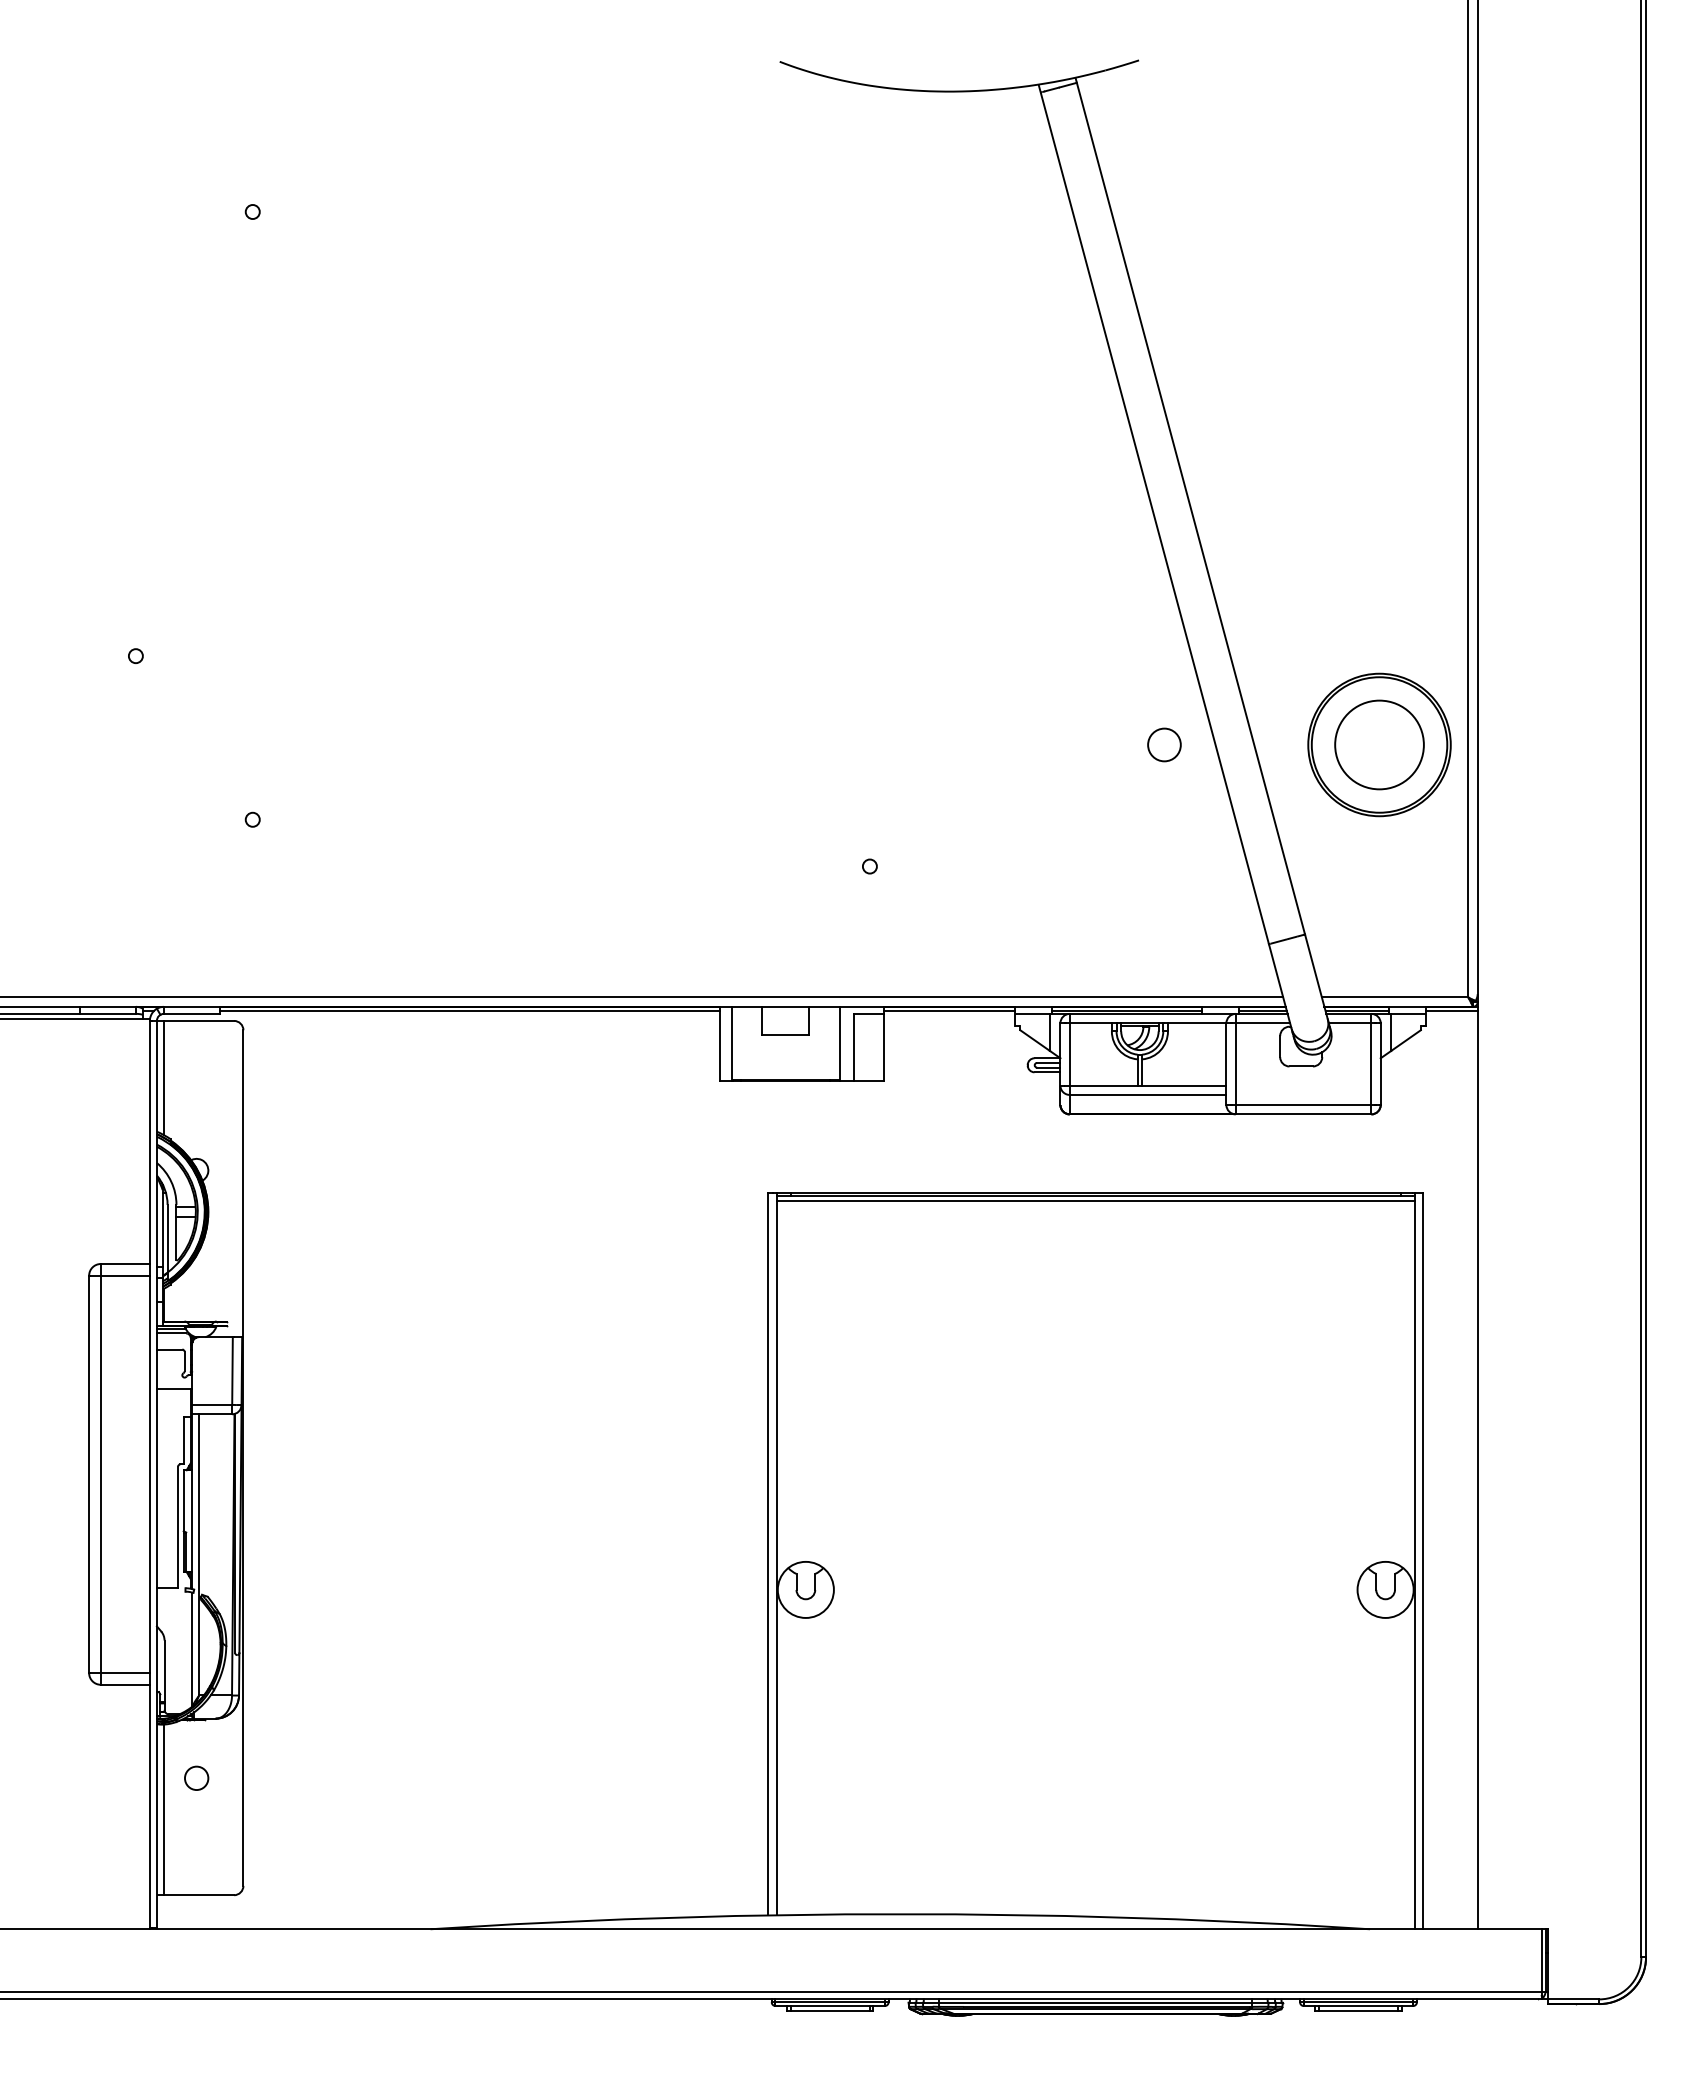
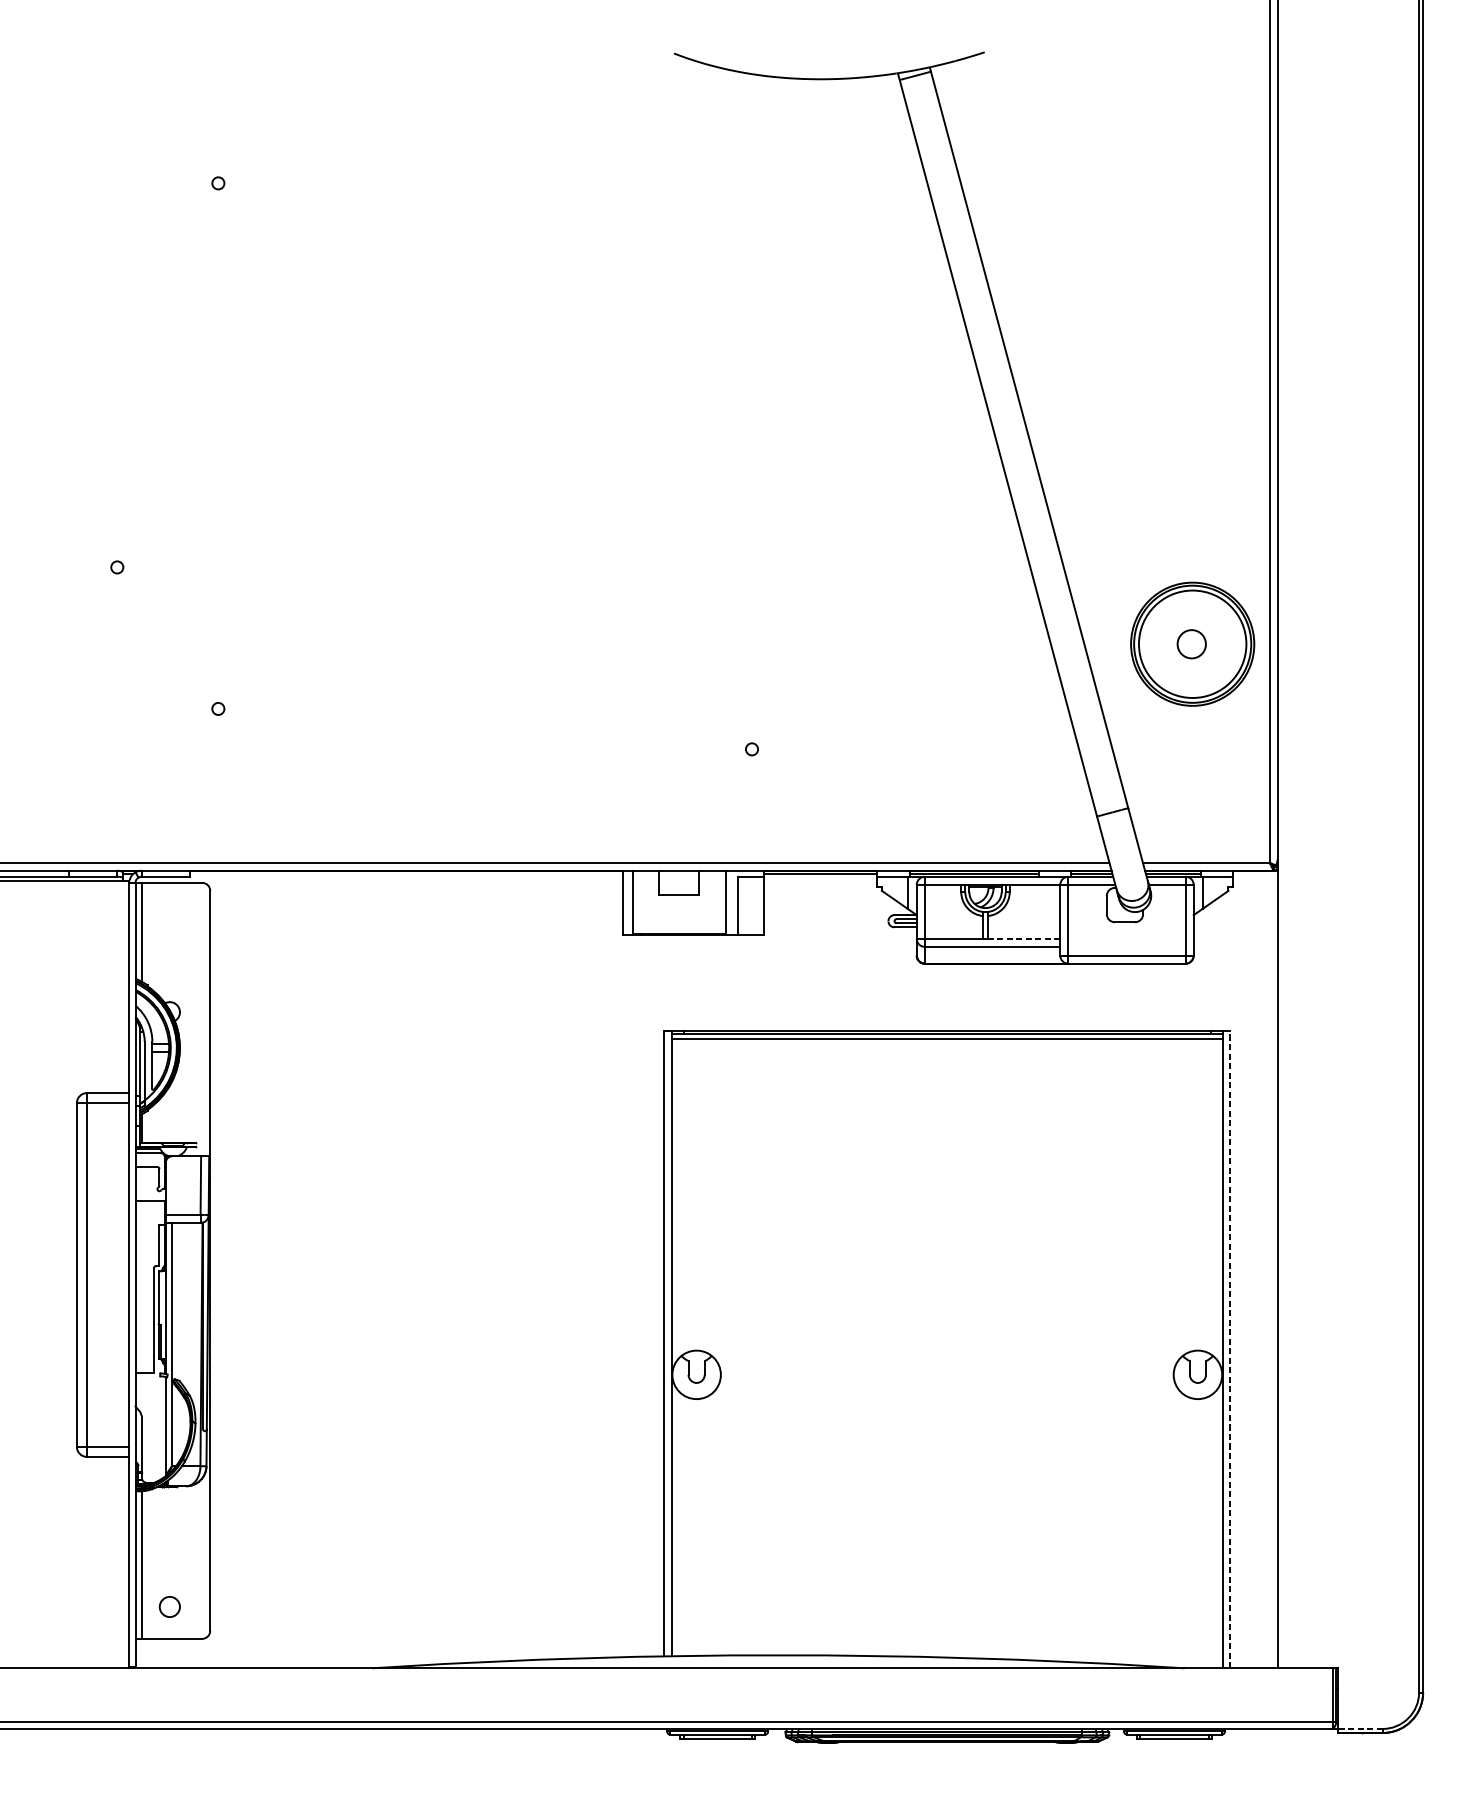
circle: (1164, 744) -> (1191, 643), moved
circle: (1379, 744) -> (1192, 643), size x1.4
line: (470, 1010) -> (406, 873), removed
line: (1451, 1010) -> (1254, 873), removed
line: (1184, 1085) -> (1024, 938), solid -> dashed
line: (1423, 1560) -> (1230, 1349), solid -> dashed
circle: (196, 1777) -> (169, 1606), moved
line: (1573, 1999) -> (1360, 1729), solid -> dashed

